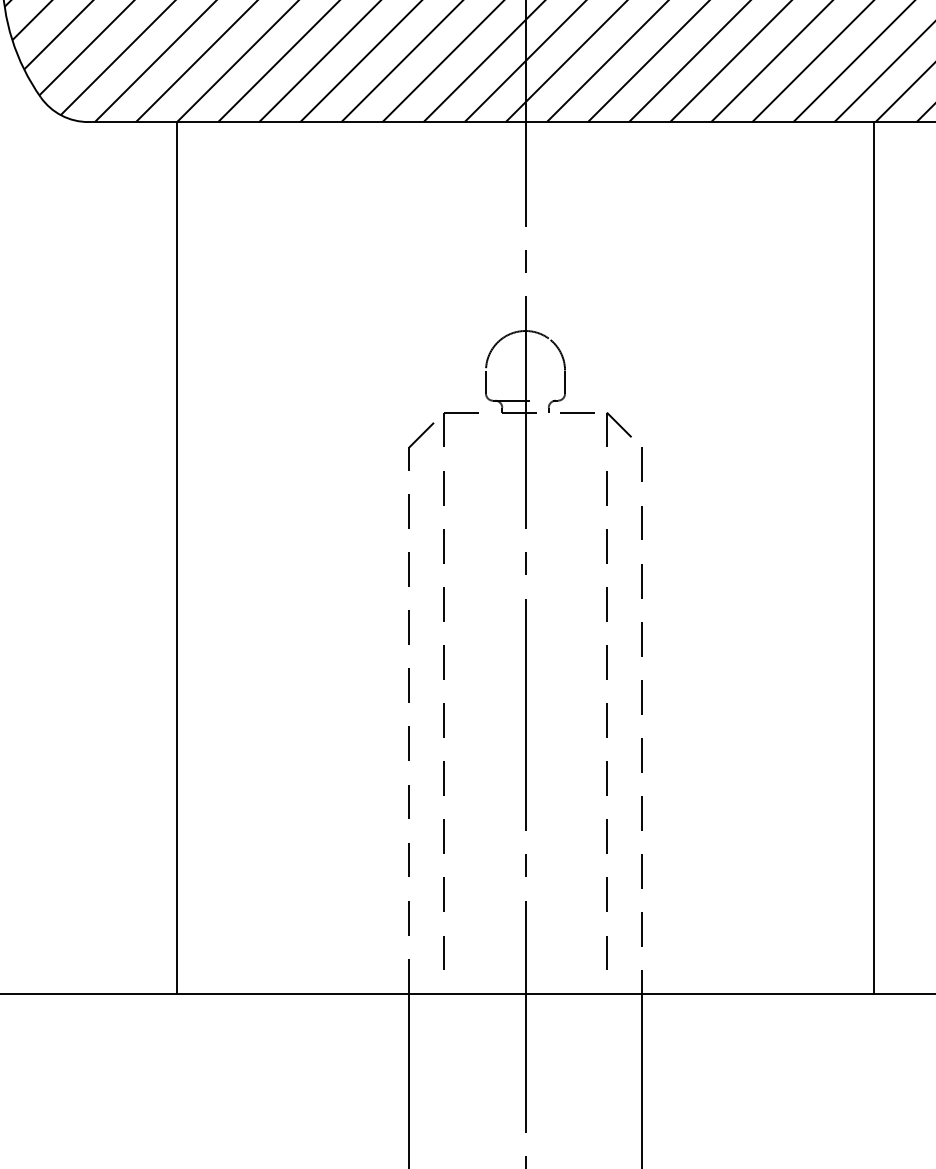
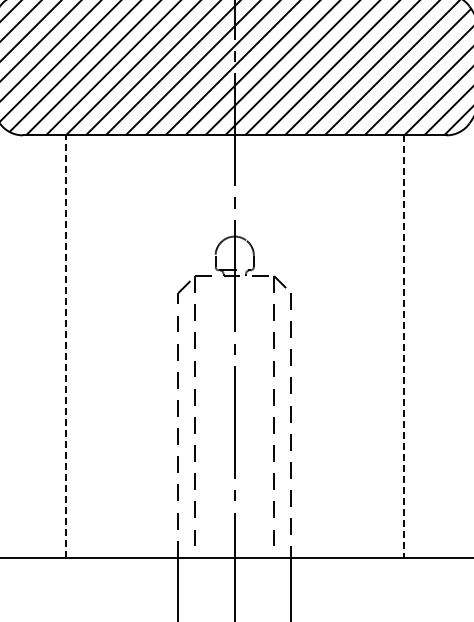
line: (176, 557) -> (65, 346), solid -> dashed
line: (873, 559) -> (403, 347), solid -> dashed

